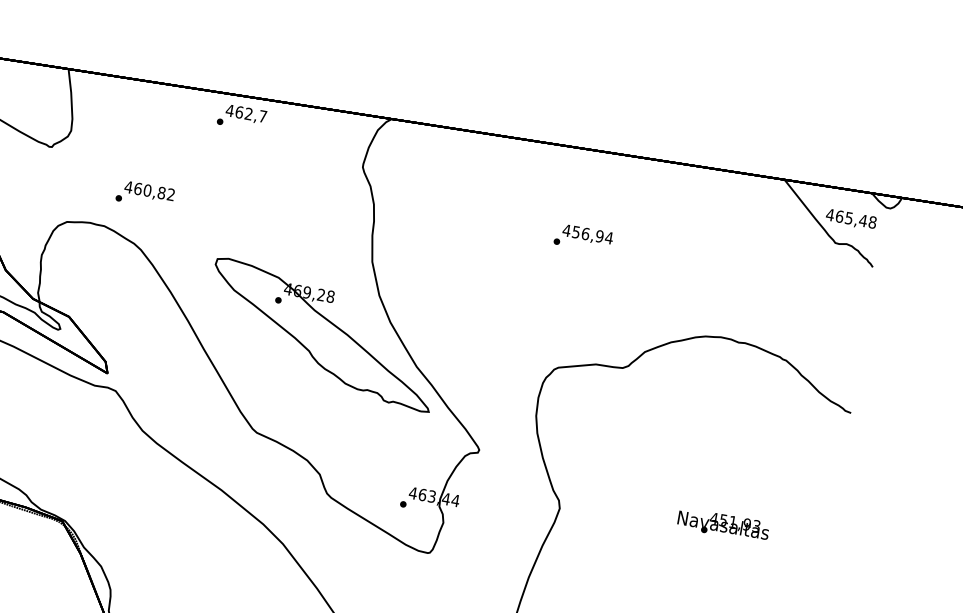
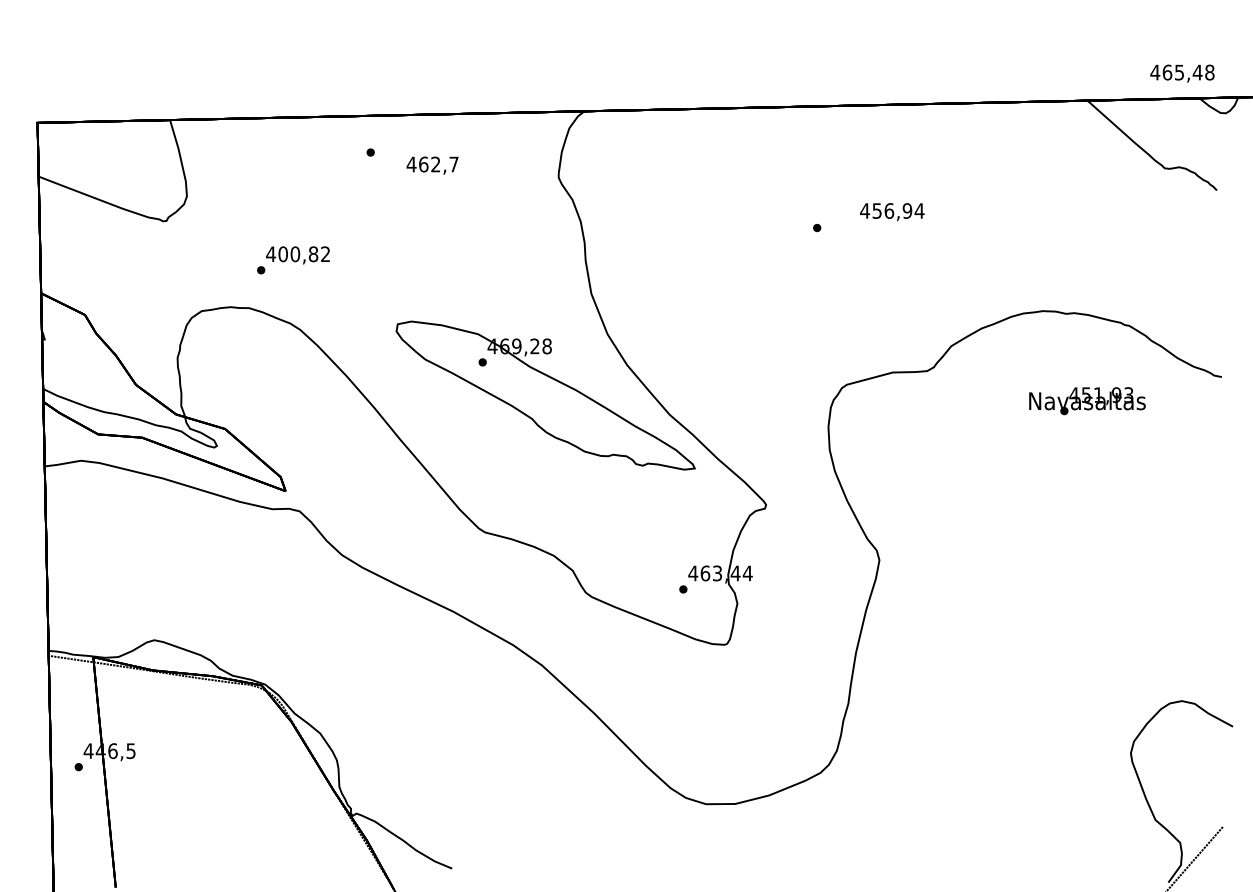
text: (246, 114) -> (432, 165), moved
text: (138, 188) -> (283, 253), 460,82 -> 400,82
text: (851, 219) -> (1182, 73), moved
text: (587, 235) -> (892, 212), moved
text: (723, 525) -> (1087, 401), moved

